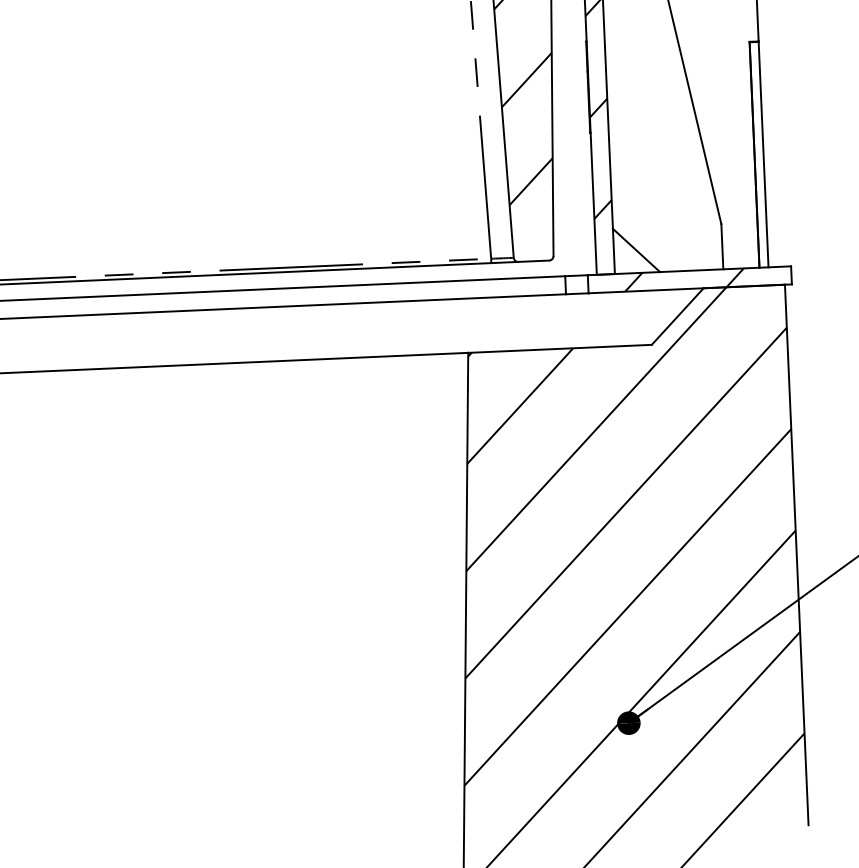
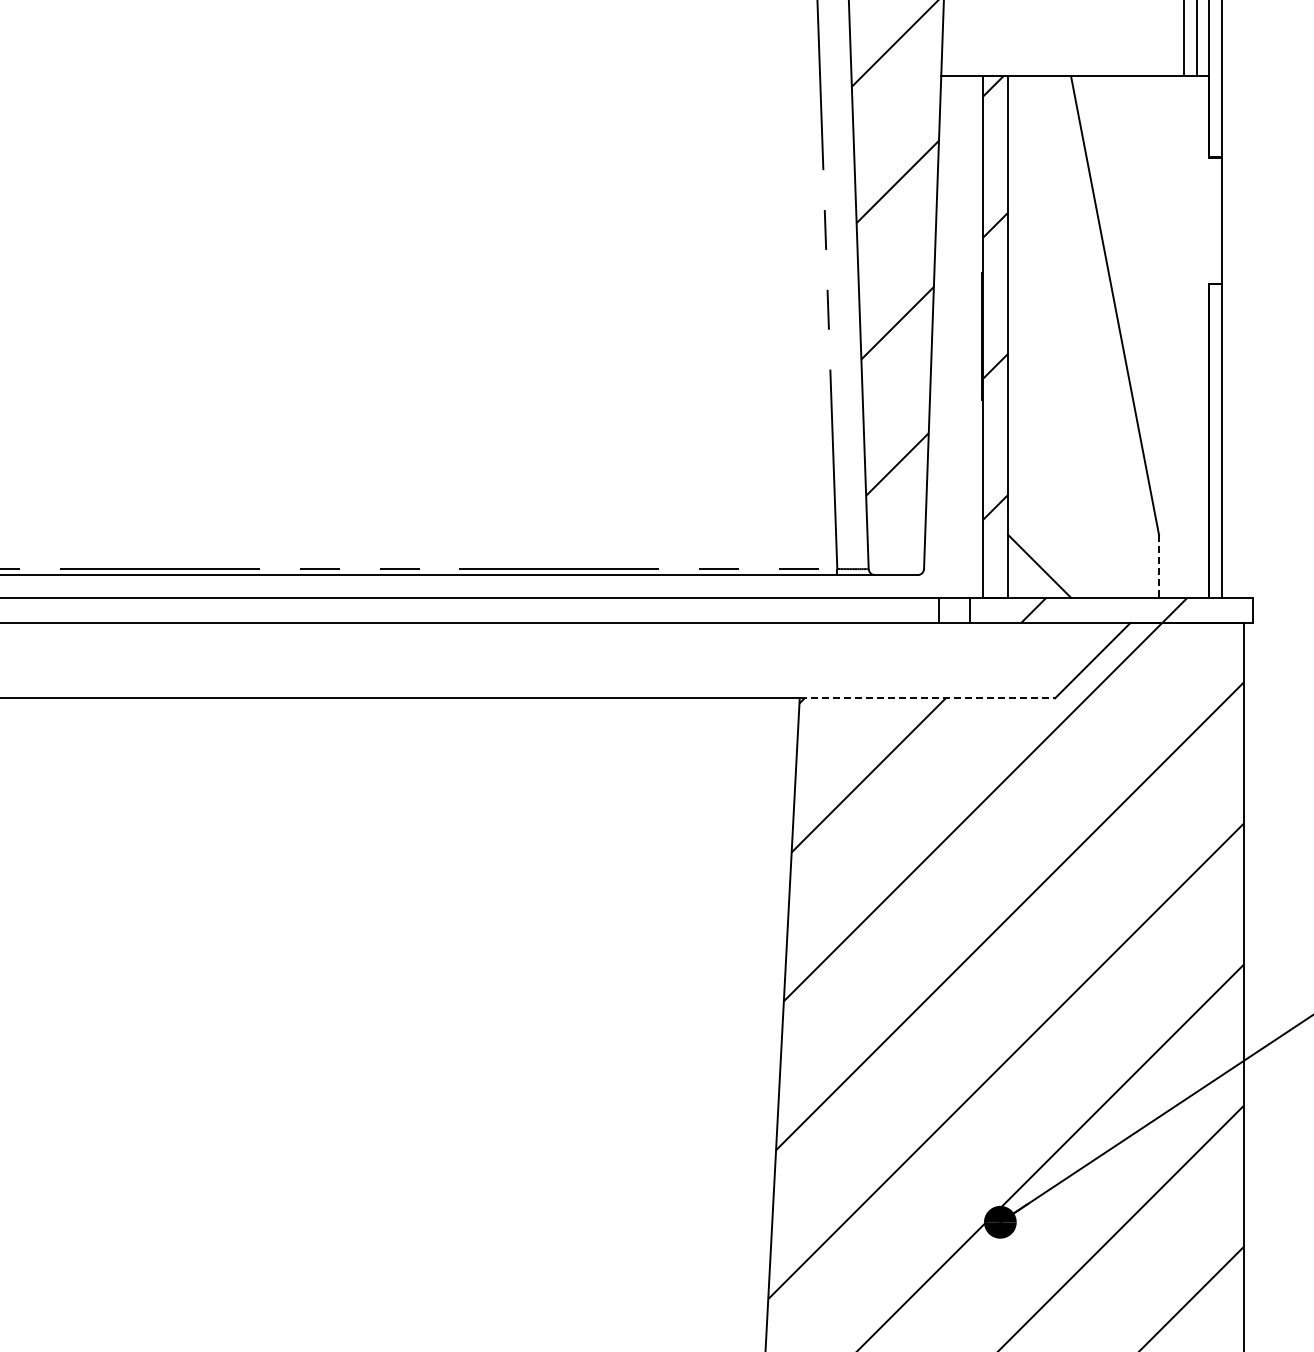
line: (722, 246) -> (1159, 566), solid -> dashed
line: (560, 348) -> (927, 698), solid -> dashed

